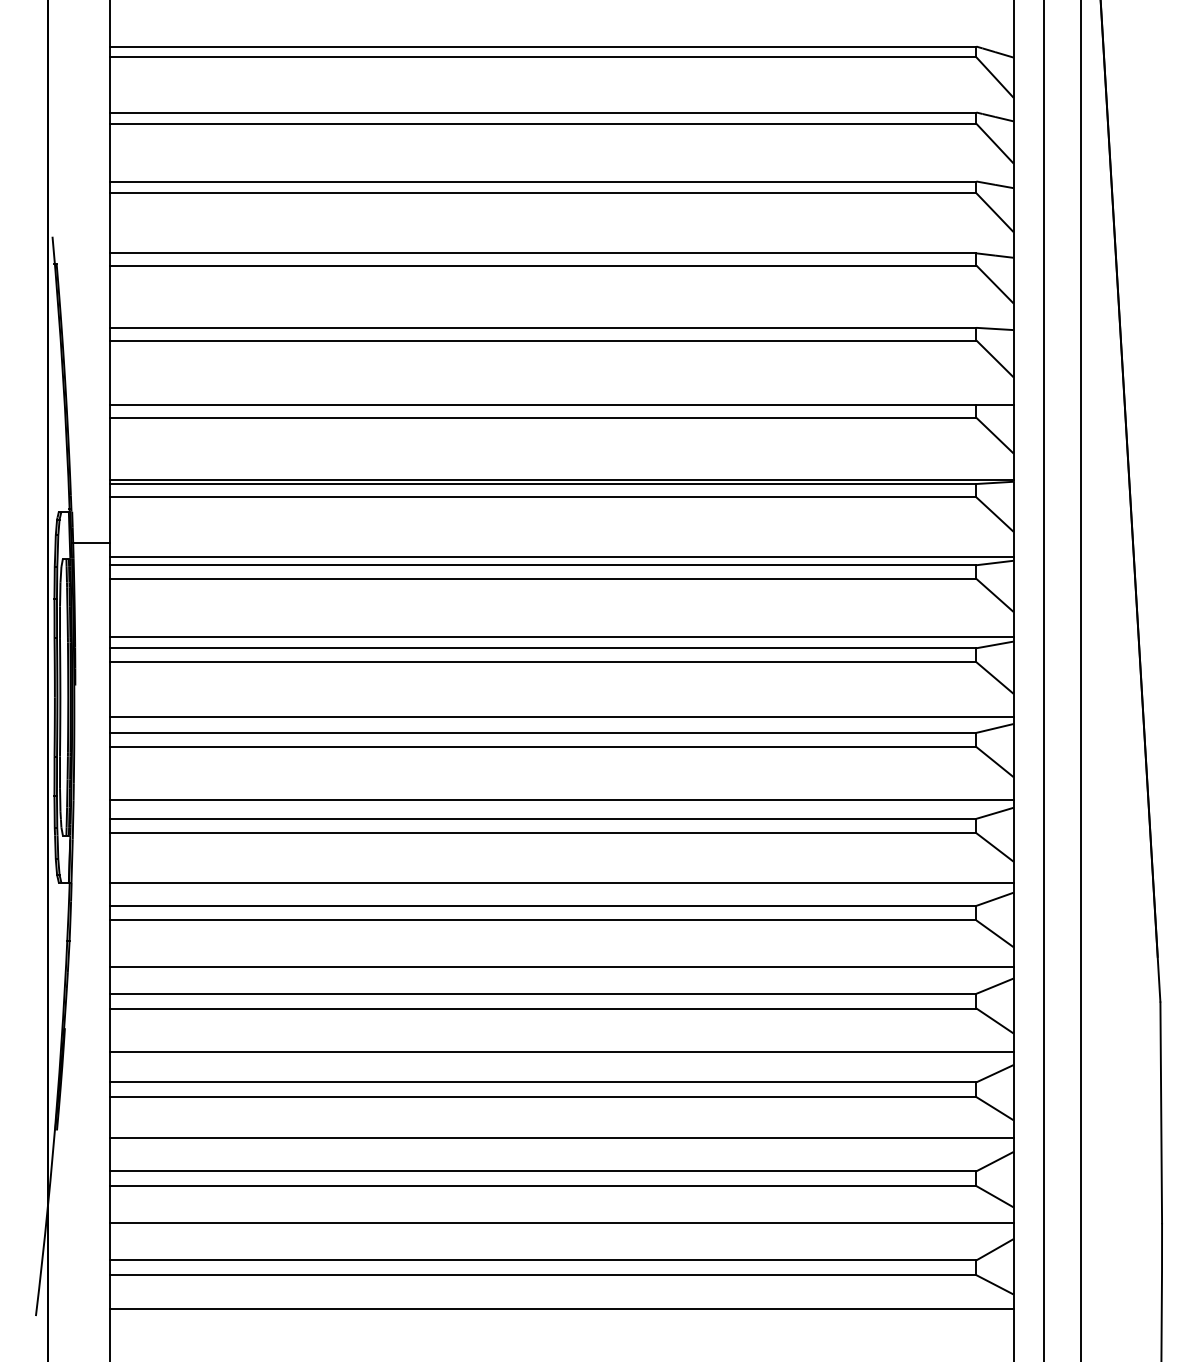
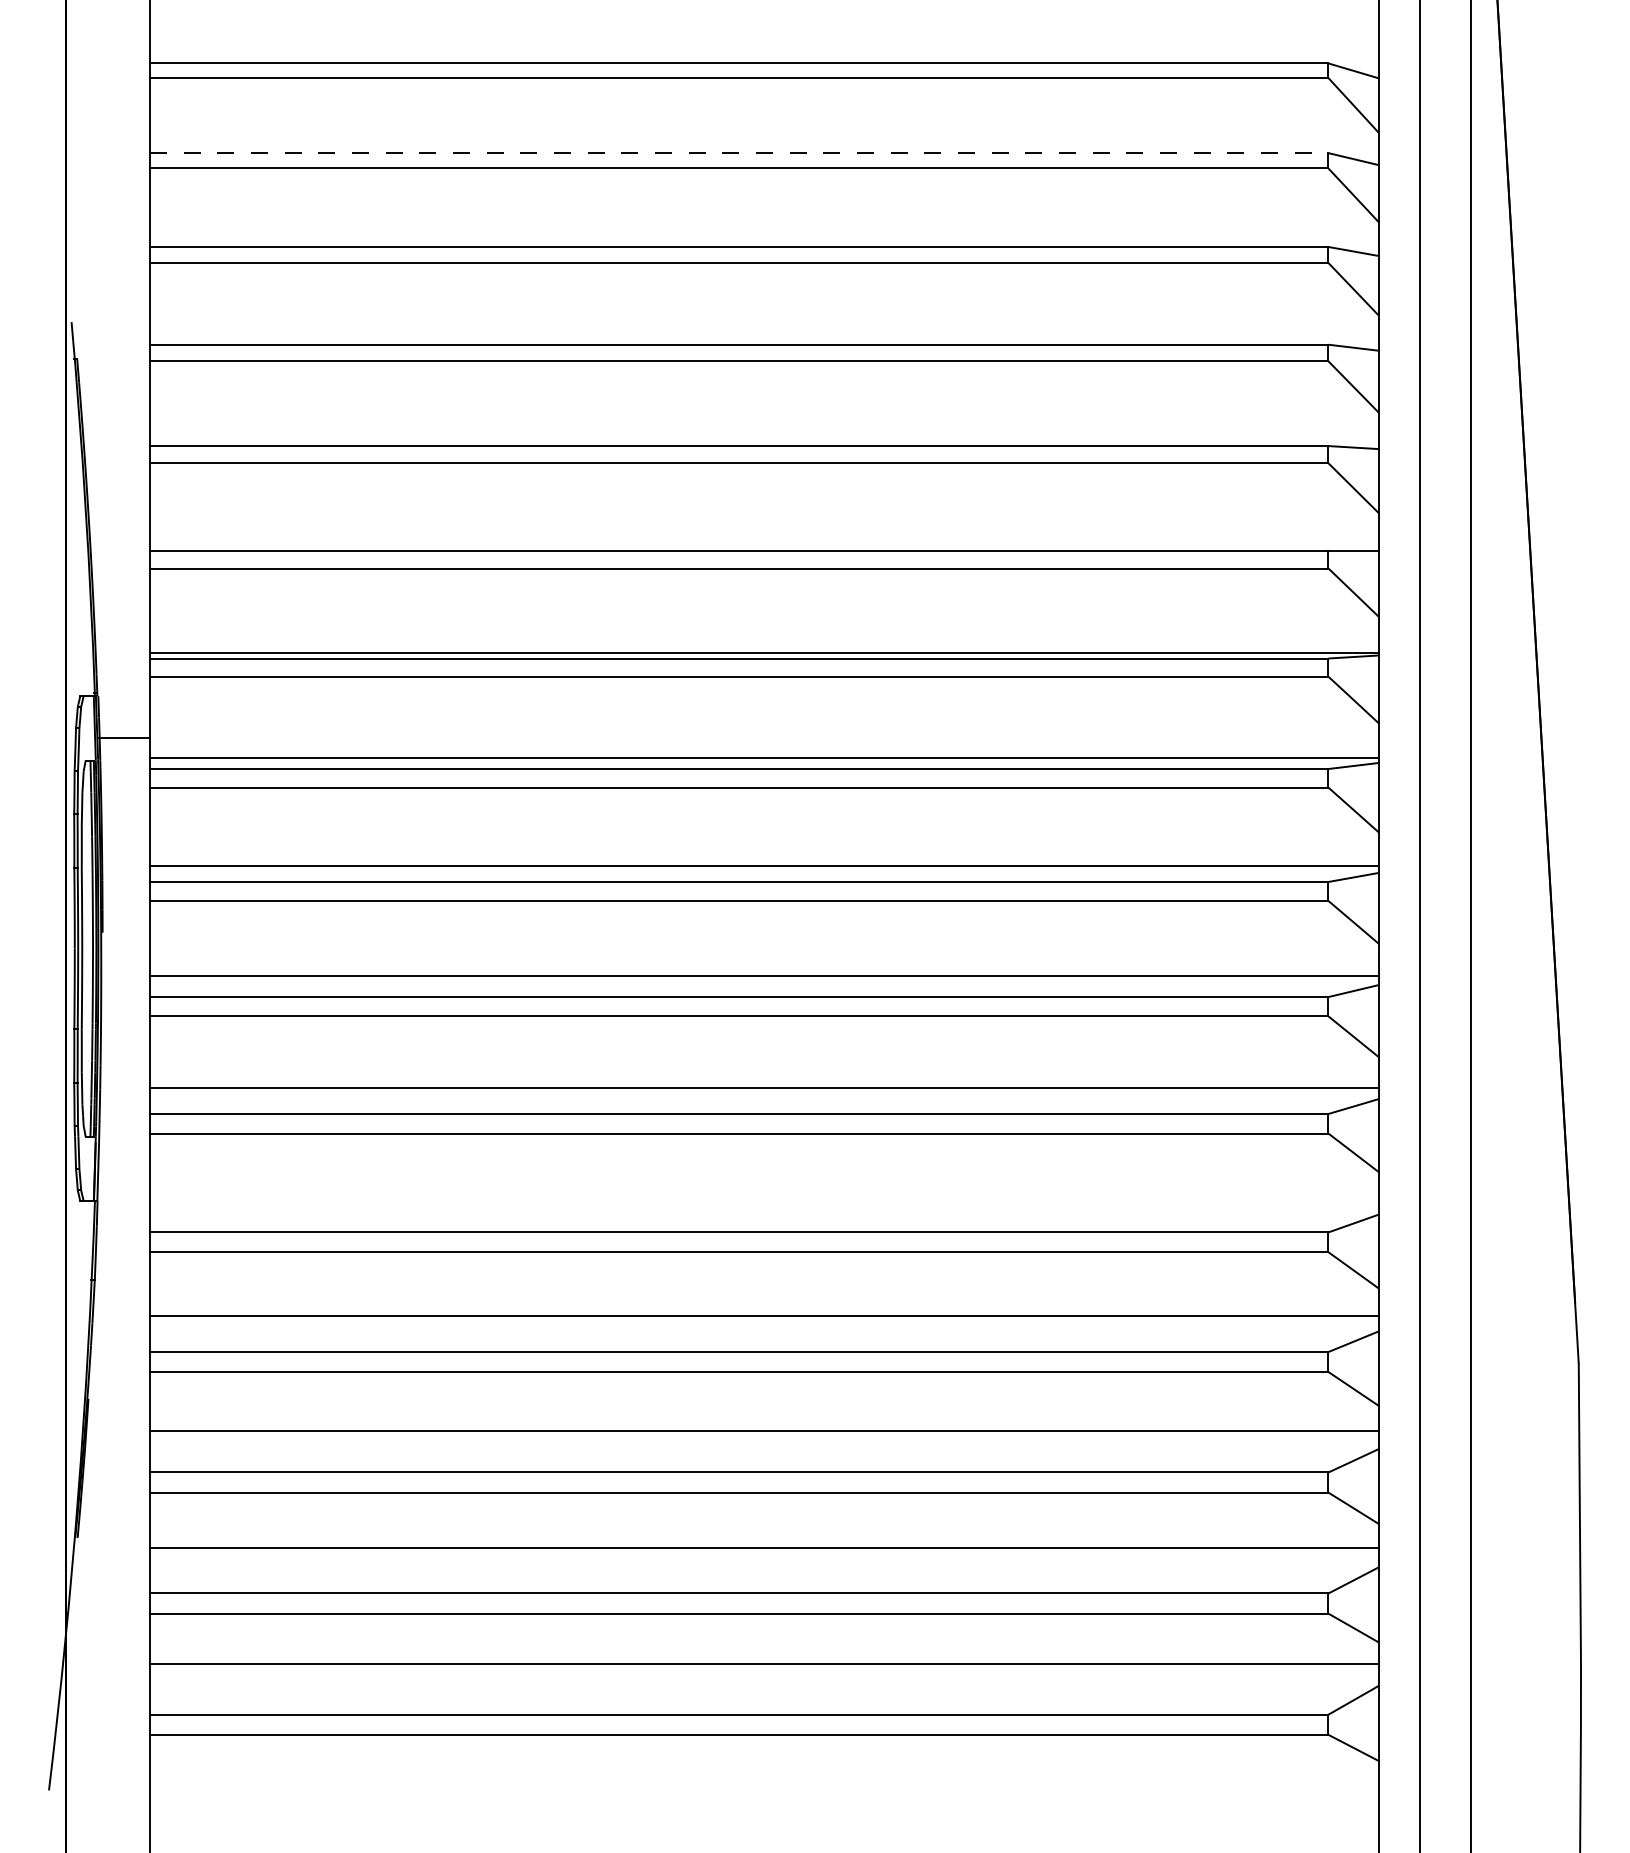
line: (543, 112) -> (739, 153), solid -> dashed
line: (561, 882) -> (763, 1200), removed
line: (561, 1308) -> (763, 1780), removed

